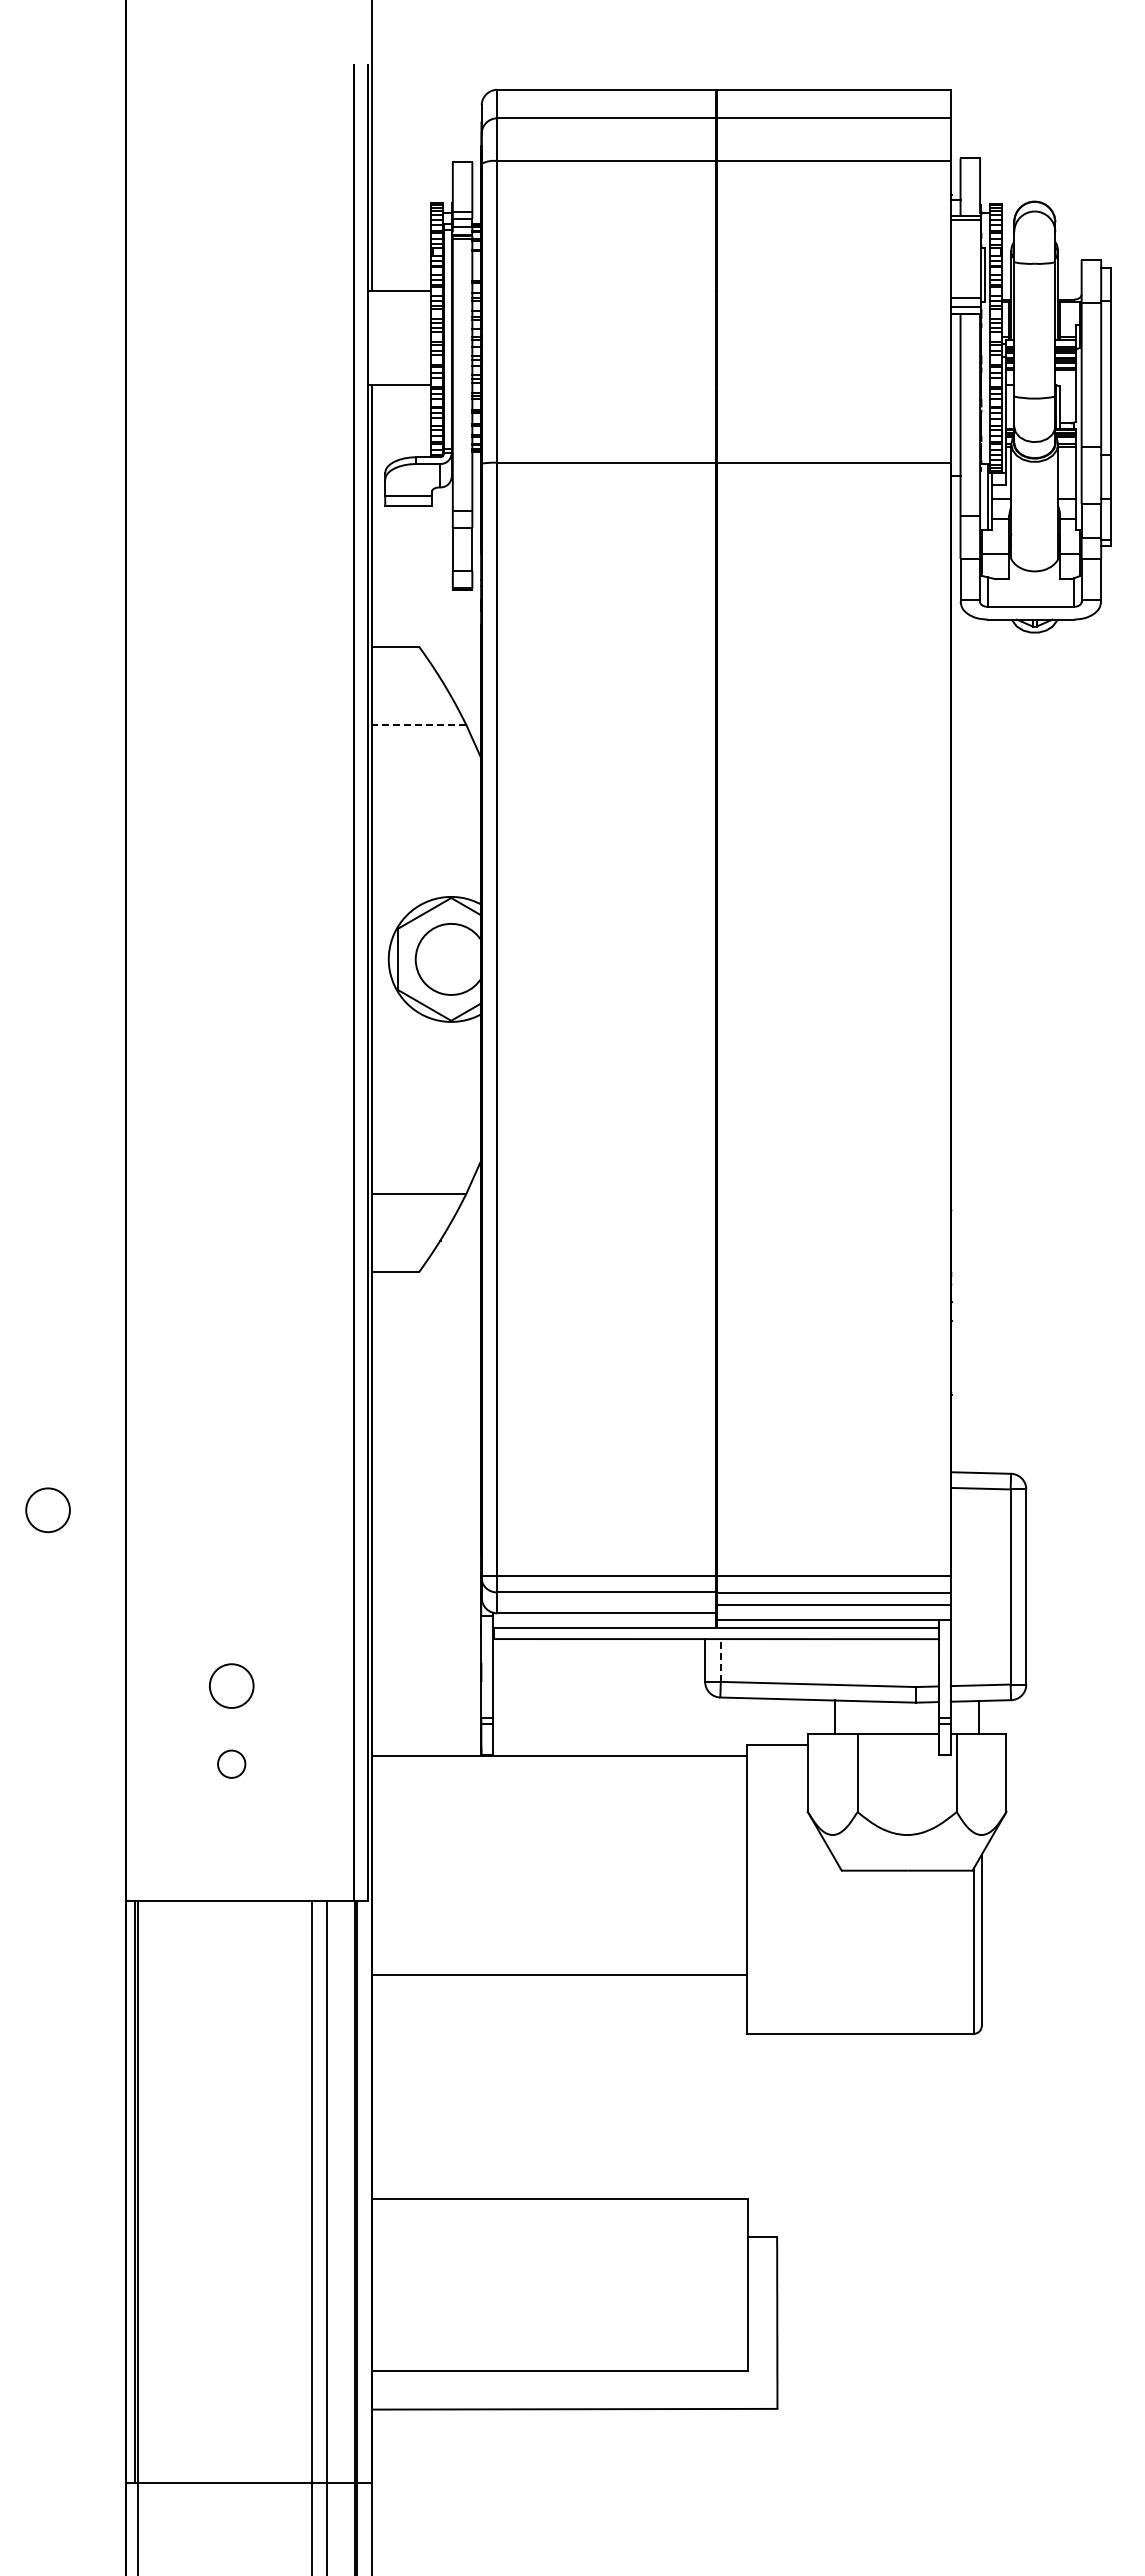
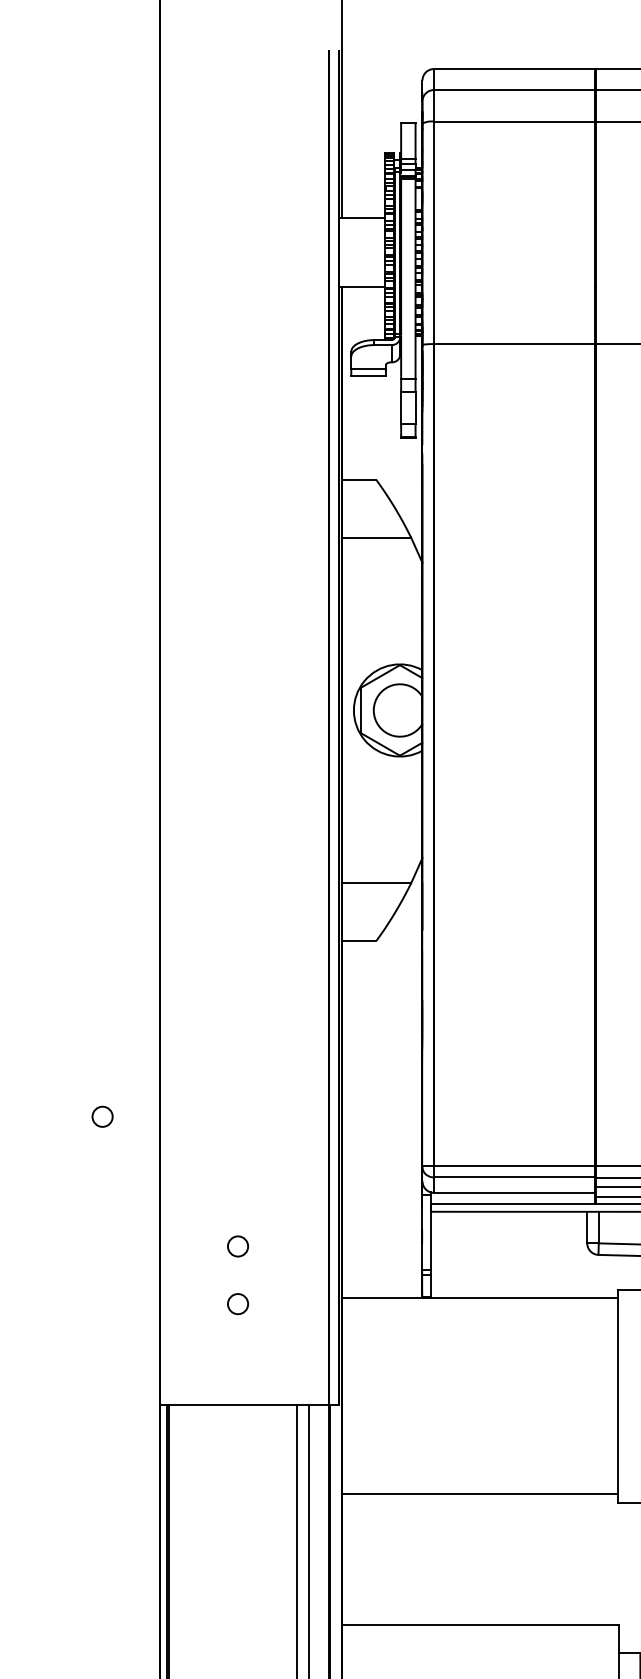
line: (419, 725) -> (376, 537), dashed -> solid
circle: (47, 1509) -> (102, 1116), size x0.62
line: (720, 1660) -> (598, 1227), dashed -> solid
circle: (231, 1685) -> (237, 1246), size x0.62
line: (559, 1975) -> (479, 1494), moved

